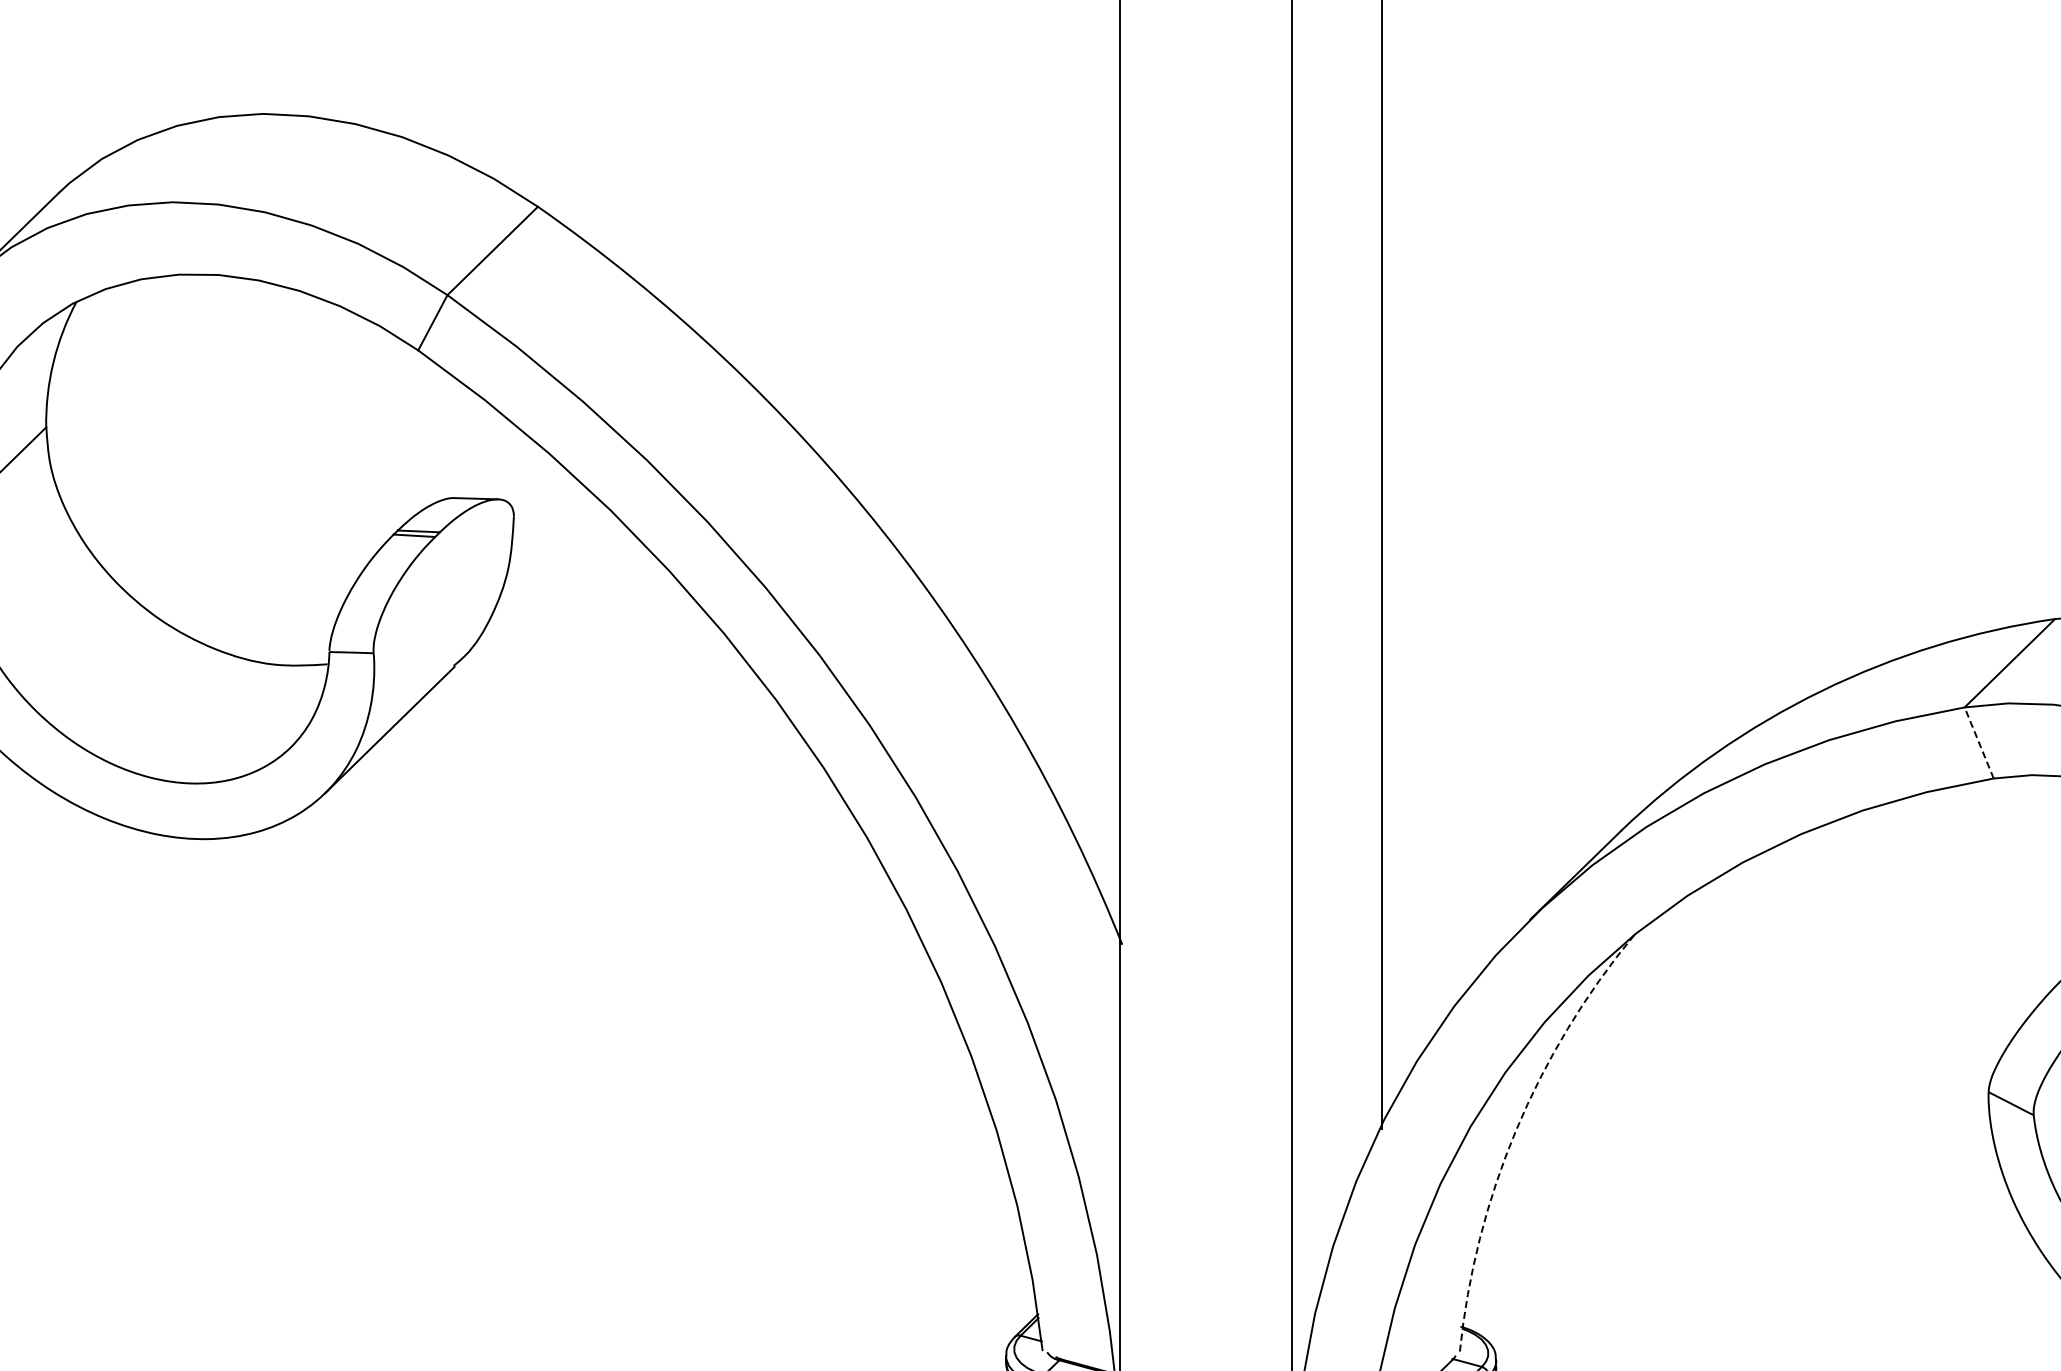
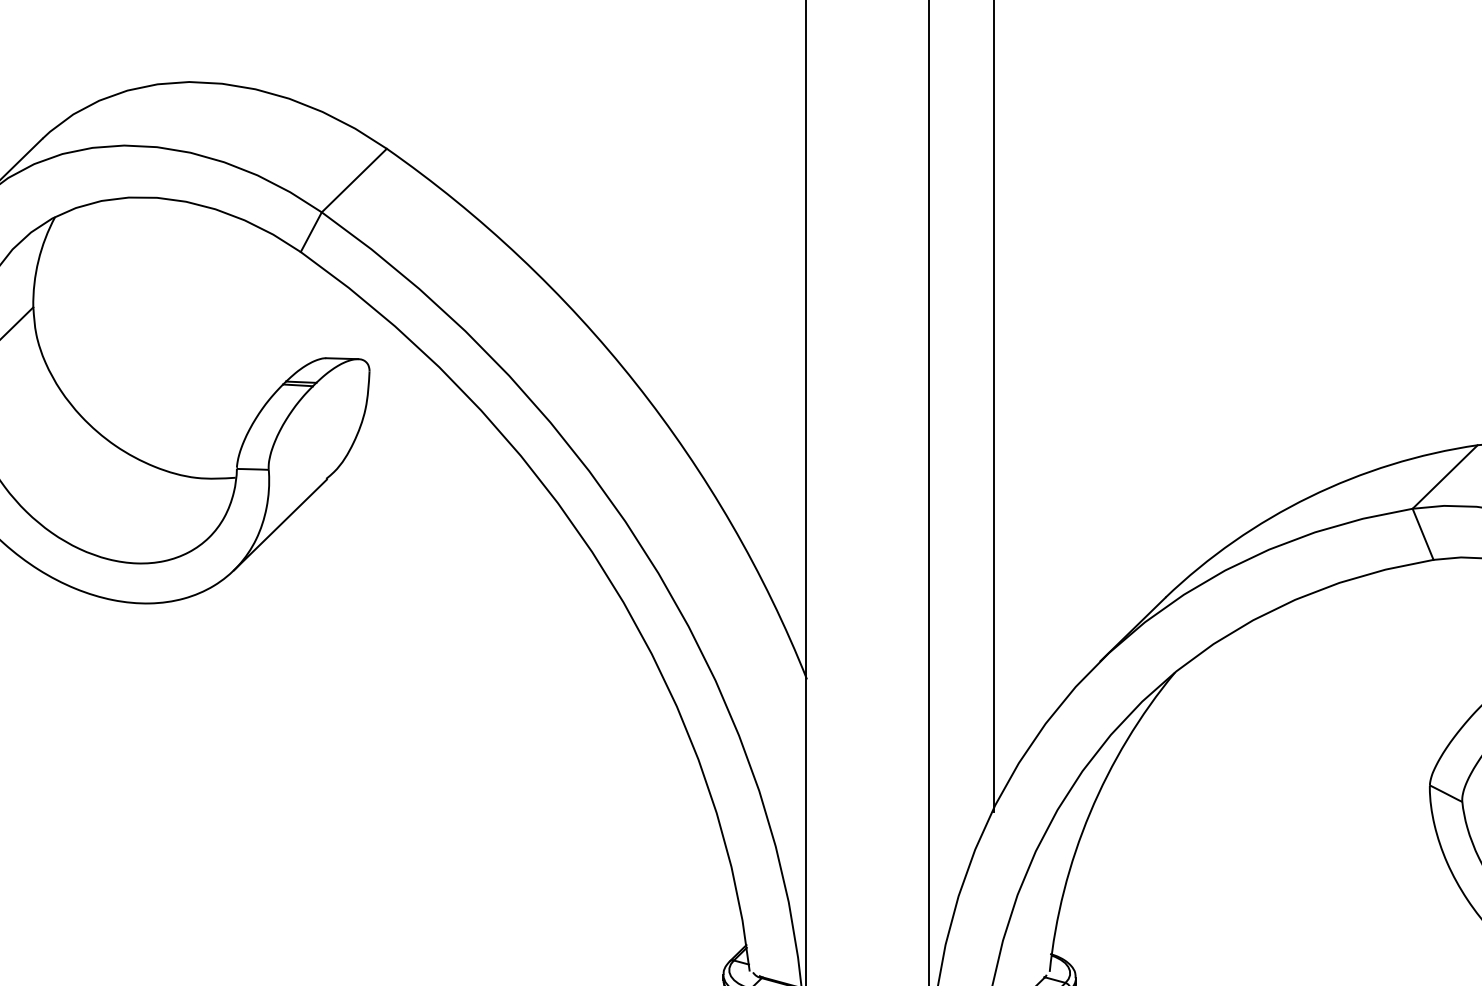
line: (1978, 742) -> (1422, 533), dashed -> solid
arc: (1516, 1130) -> (1090, 812), dashed -> solid

